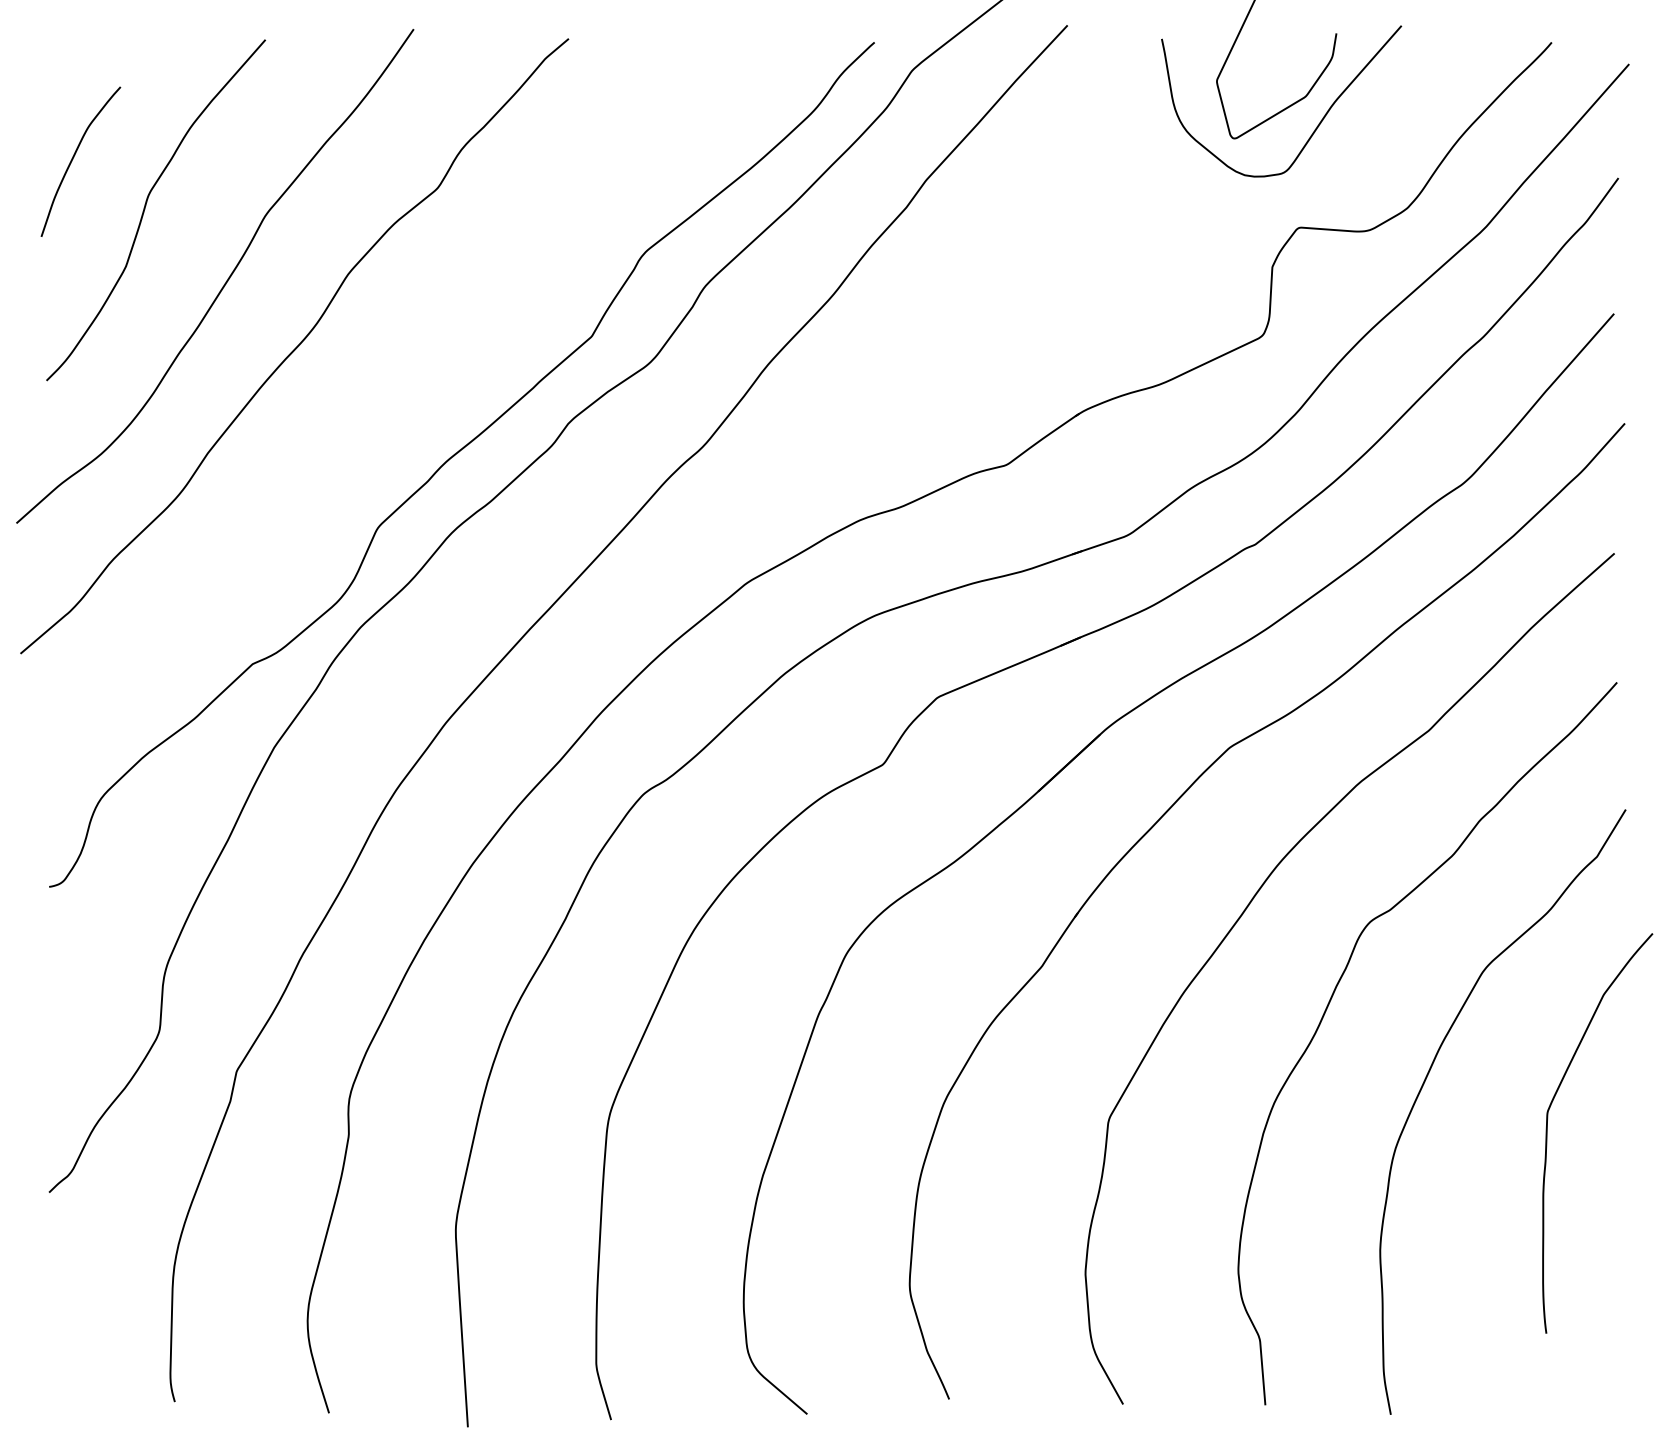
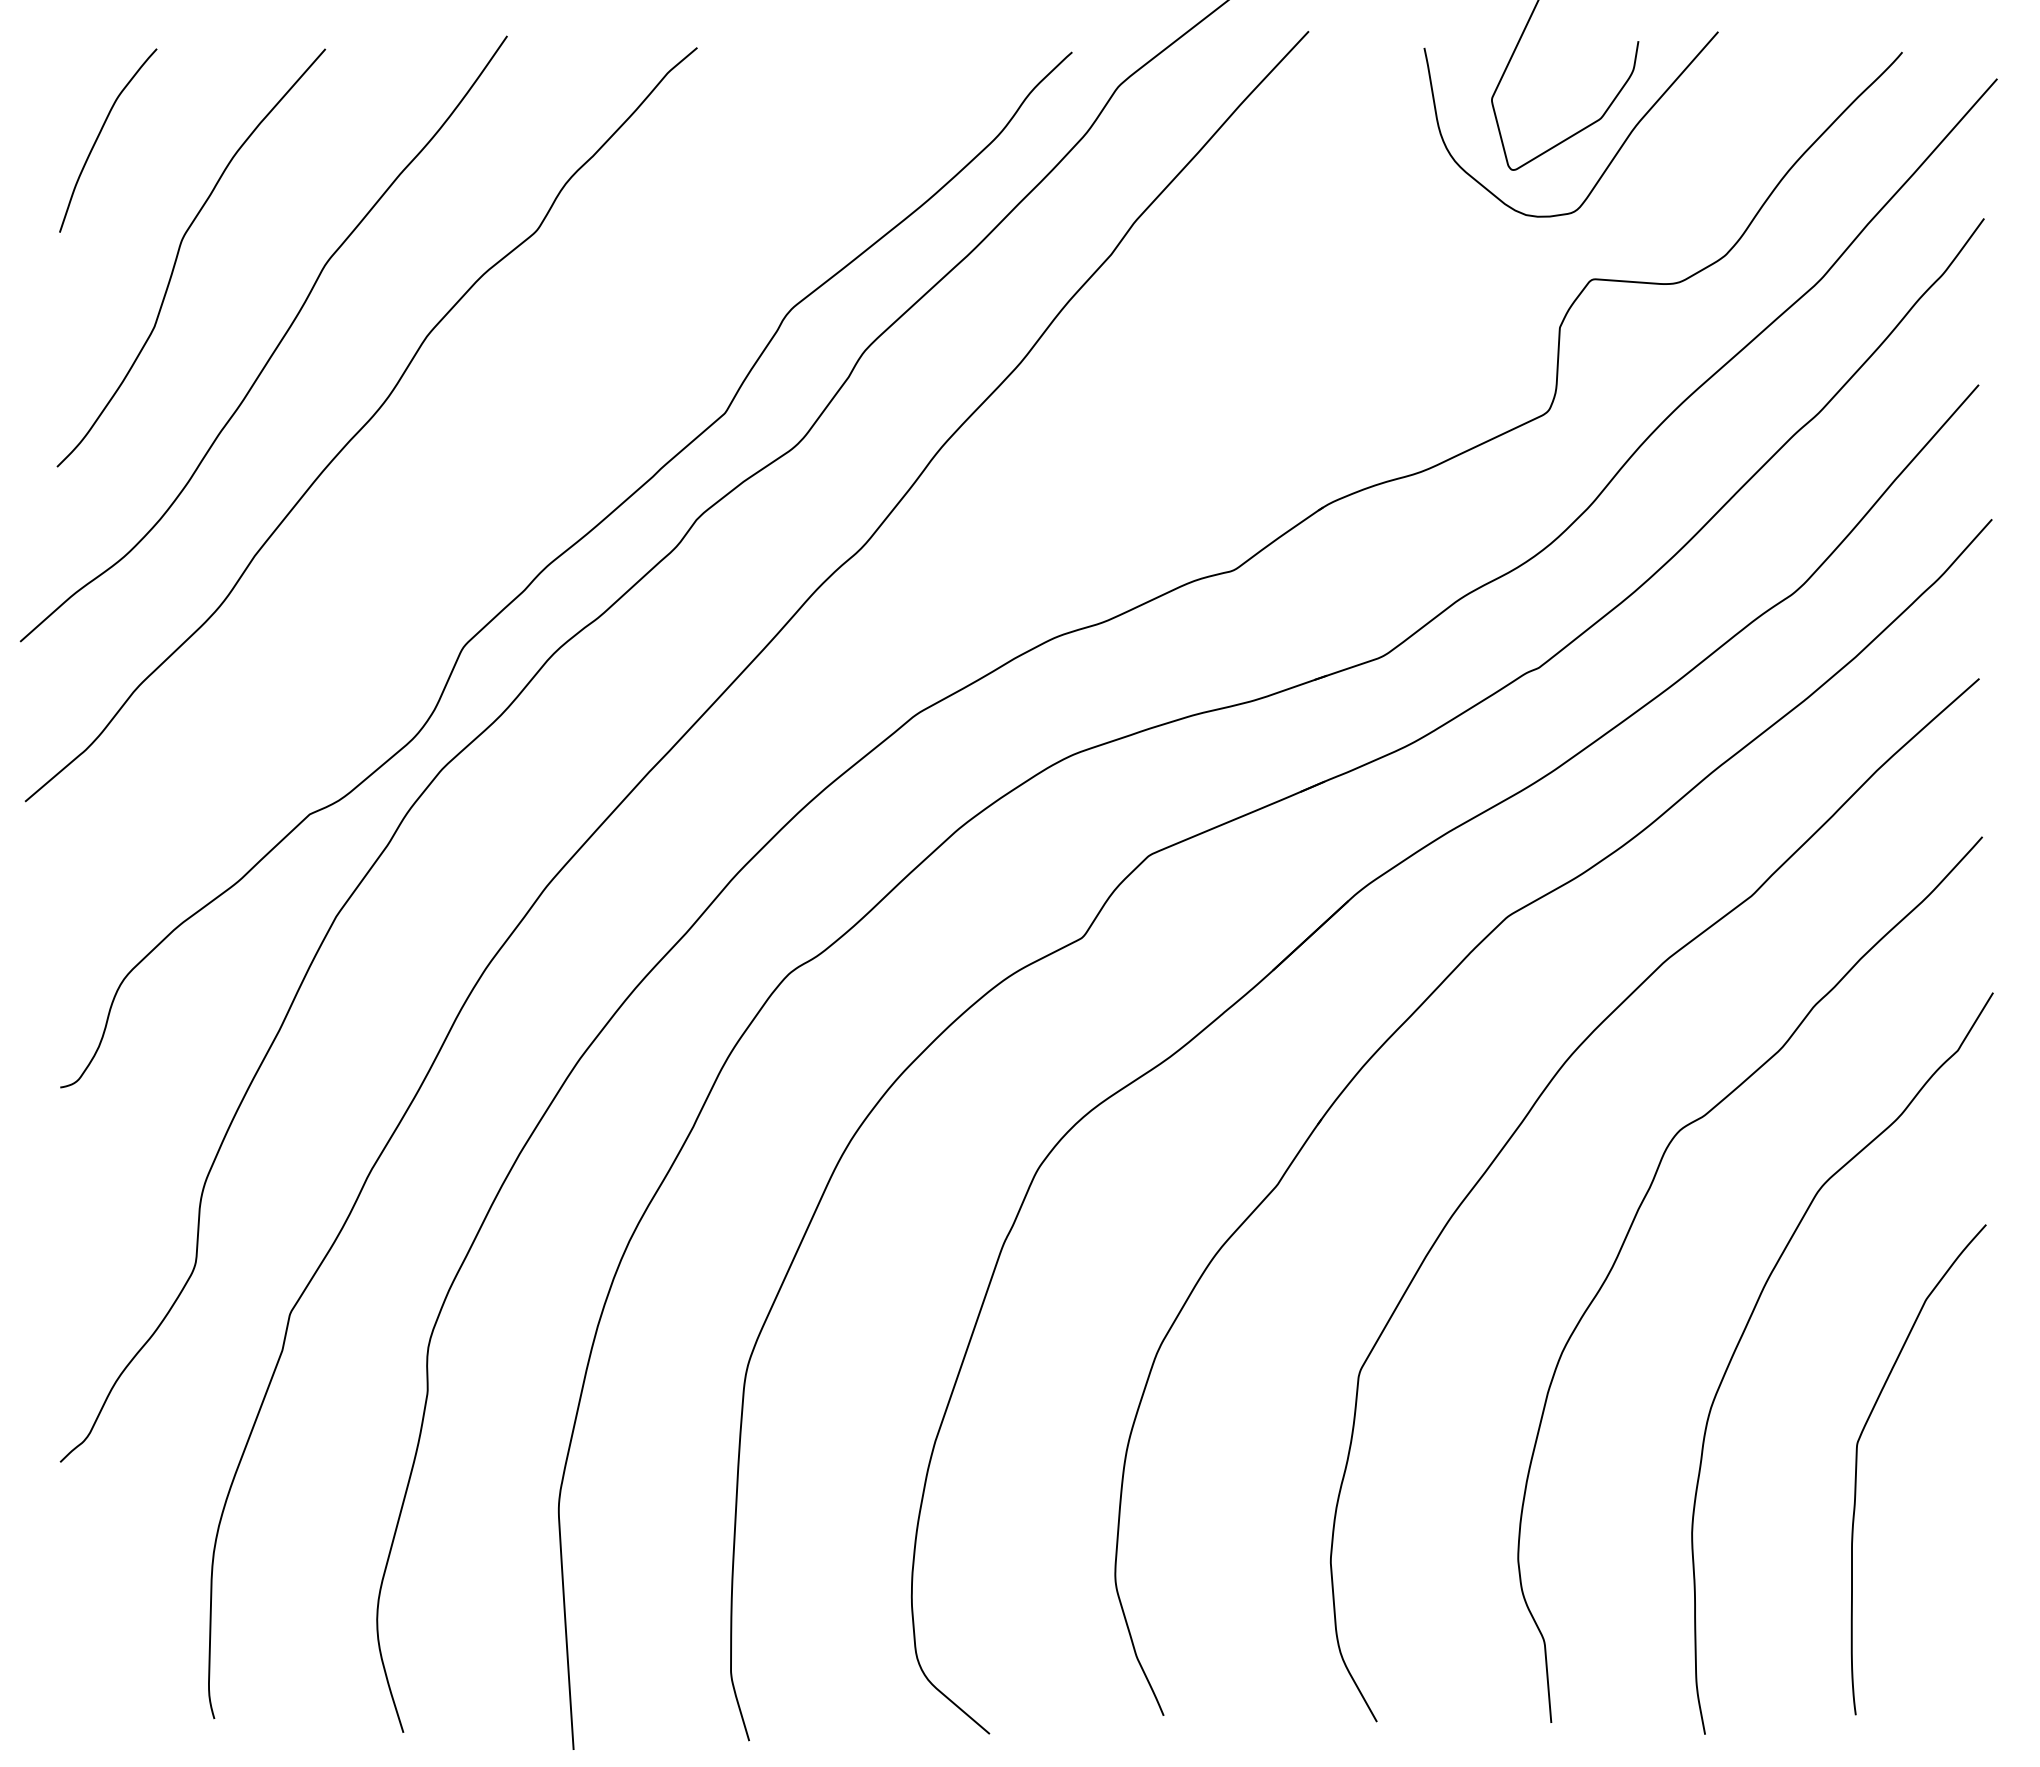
curve: (73, 158) -> (99, 136), moved
curve: (1547, 1131) -> (1857, 1467), moved

